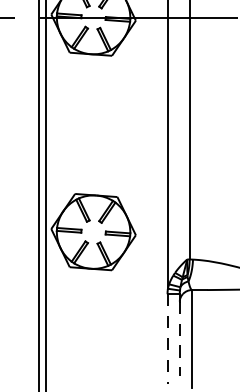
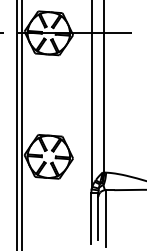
line: (167, 339) -> (91, 218), dashed -> solid
line: (179, 339) -> (98, 218), dashed -> solid

